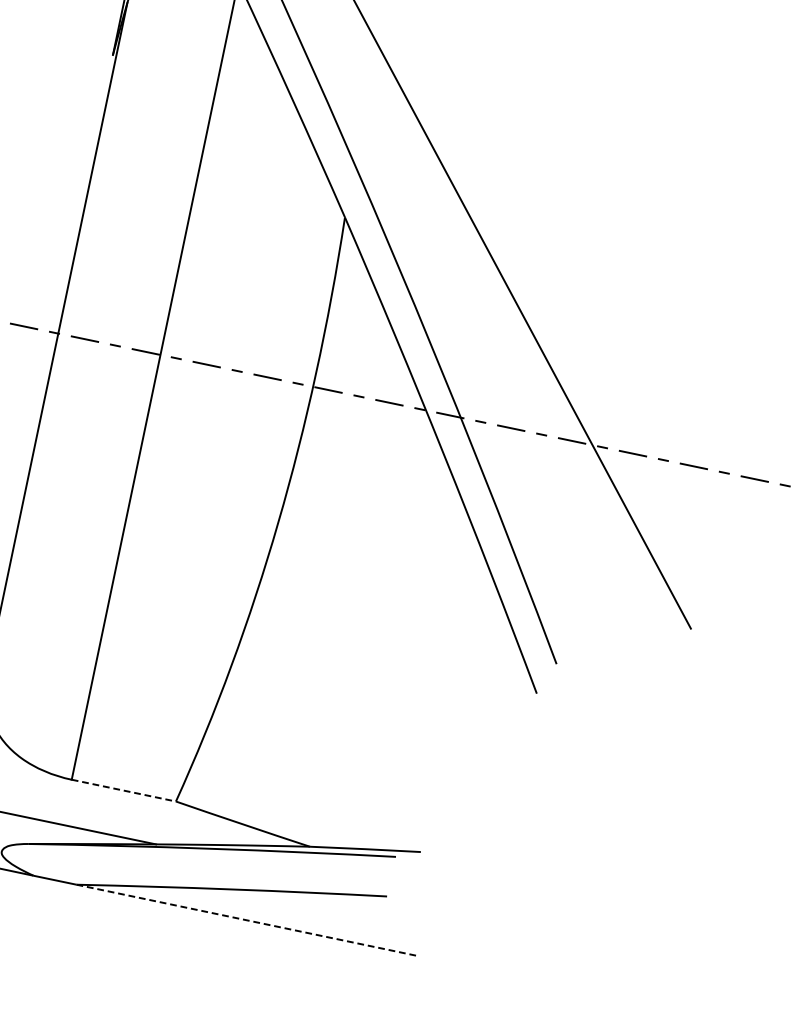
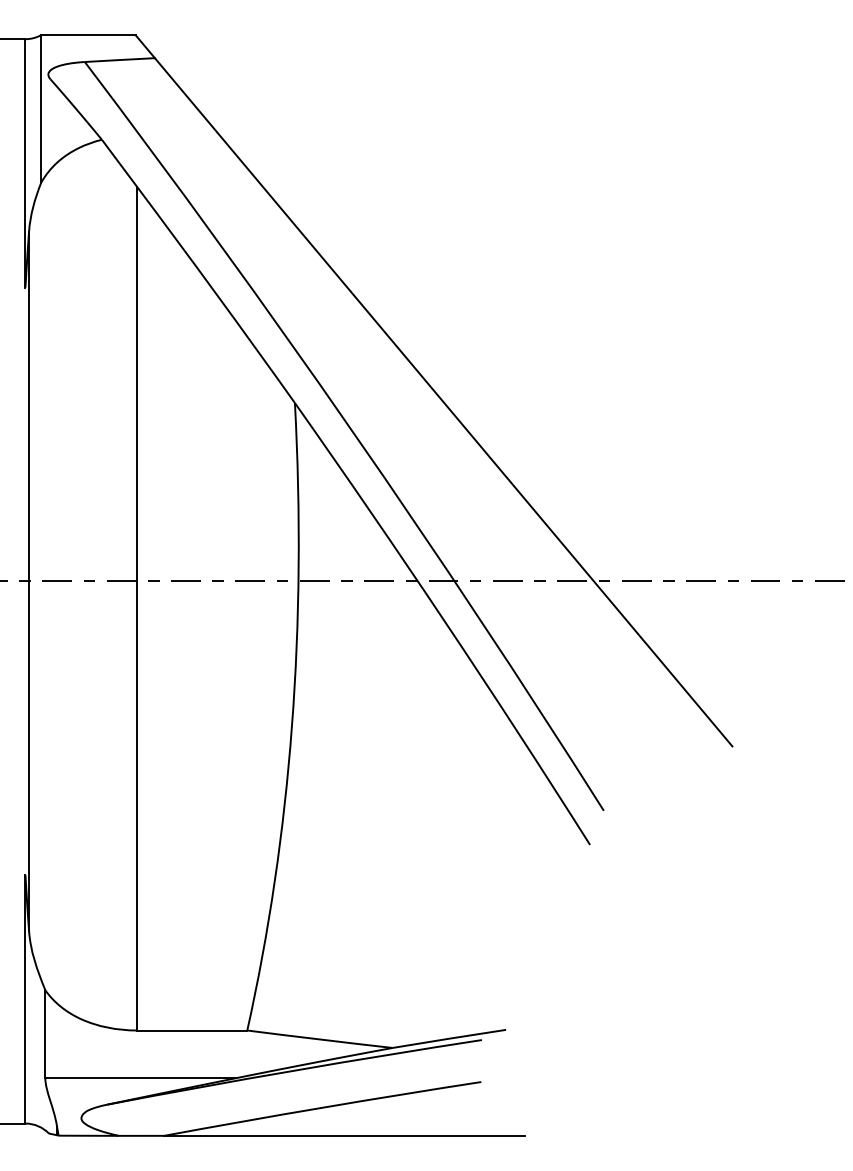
line: (124, 790) -> (192, 1030), dashed -> solid
line: (247, 920) -> (344, 1135), dashed -> solid

